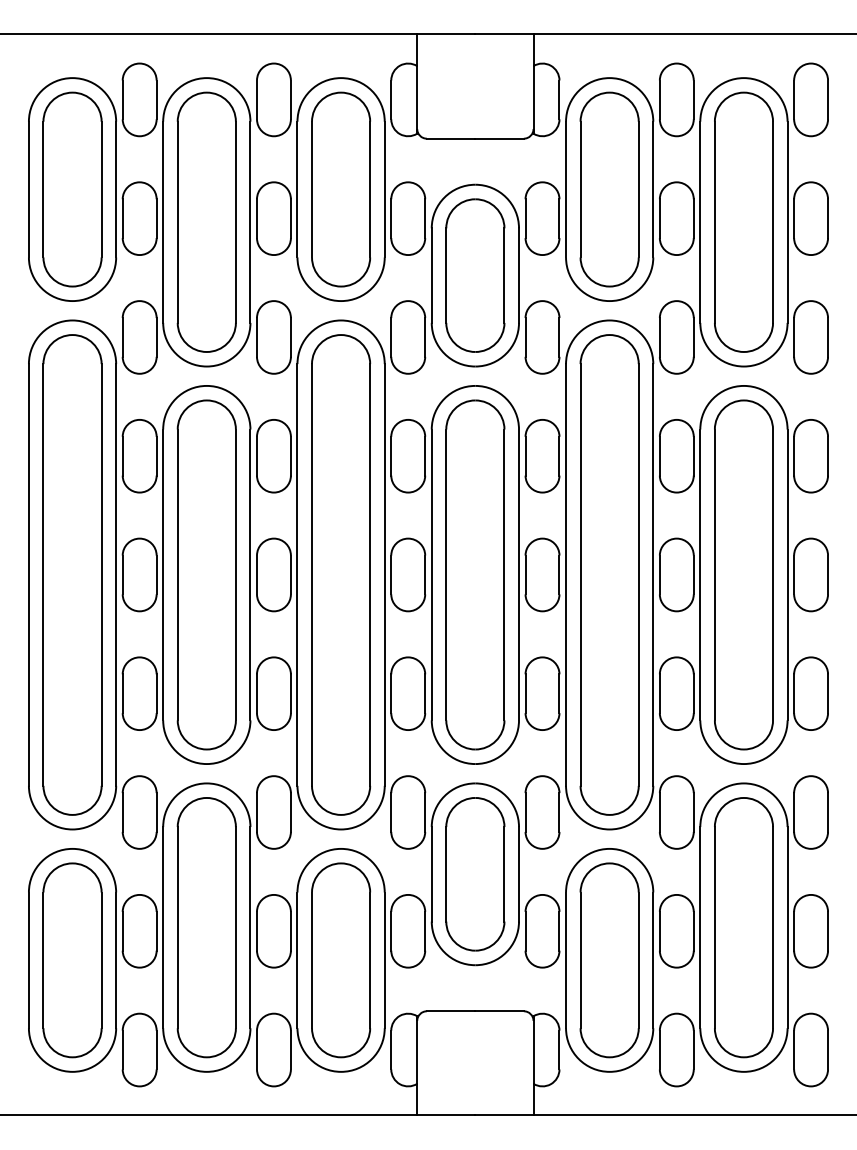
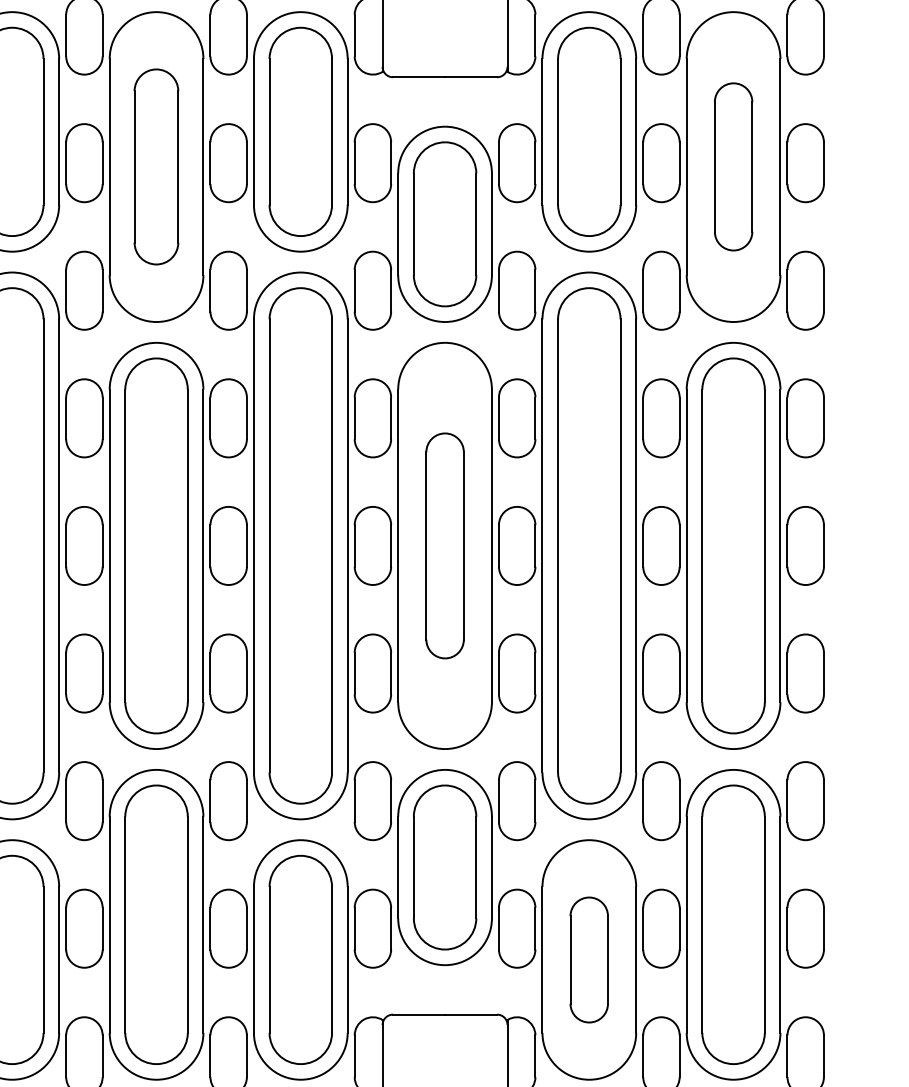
part: (206, 221) -> (156, 166), size x0.7
part: (743, 221) -> (733, 166), size x0.6
part: (475, 574) -> (445, 545), size x0.6
part: (609, 960) -> (589, 960), size x0.6

